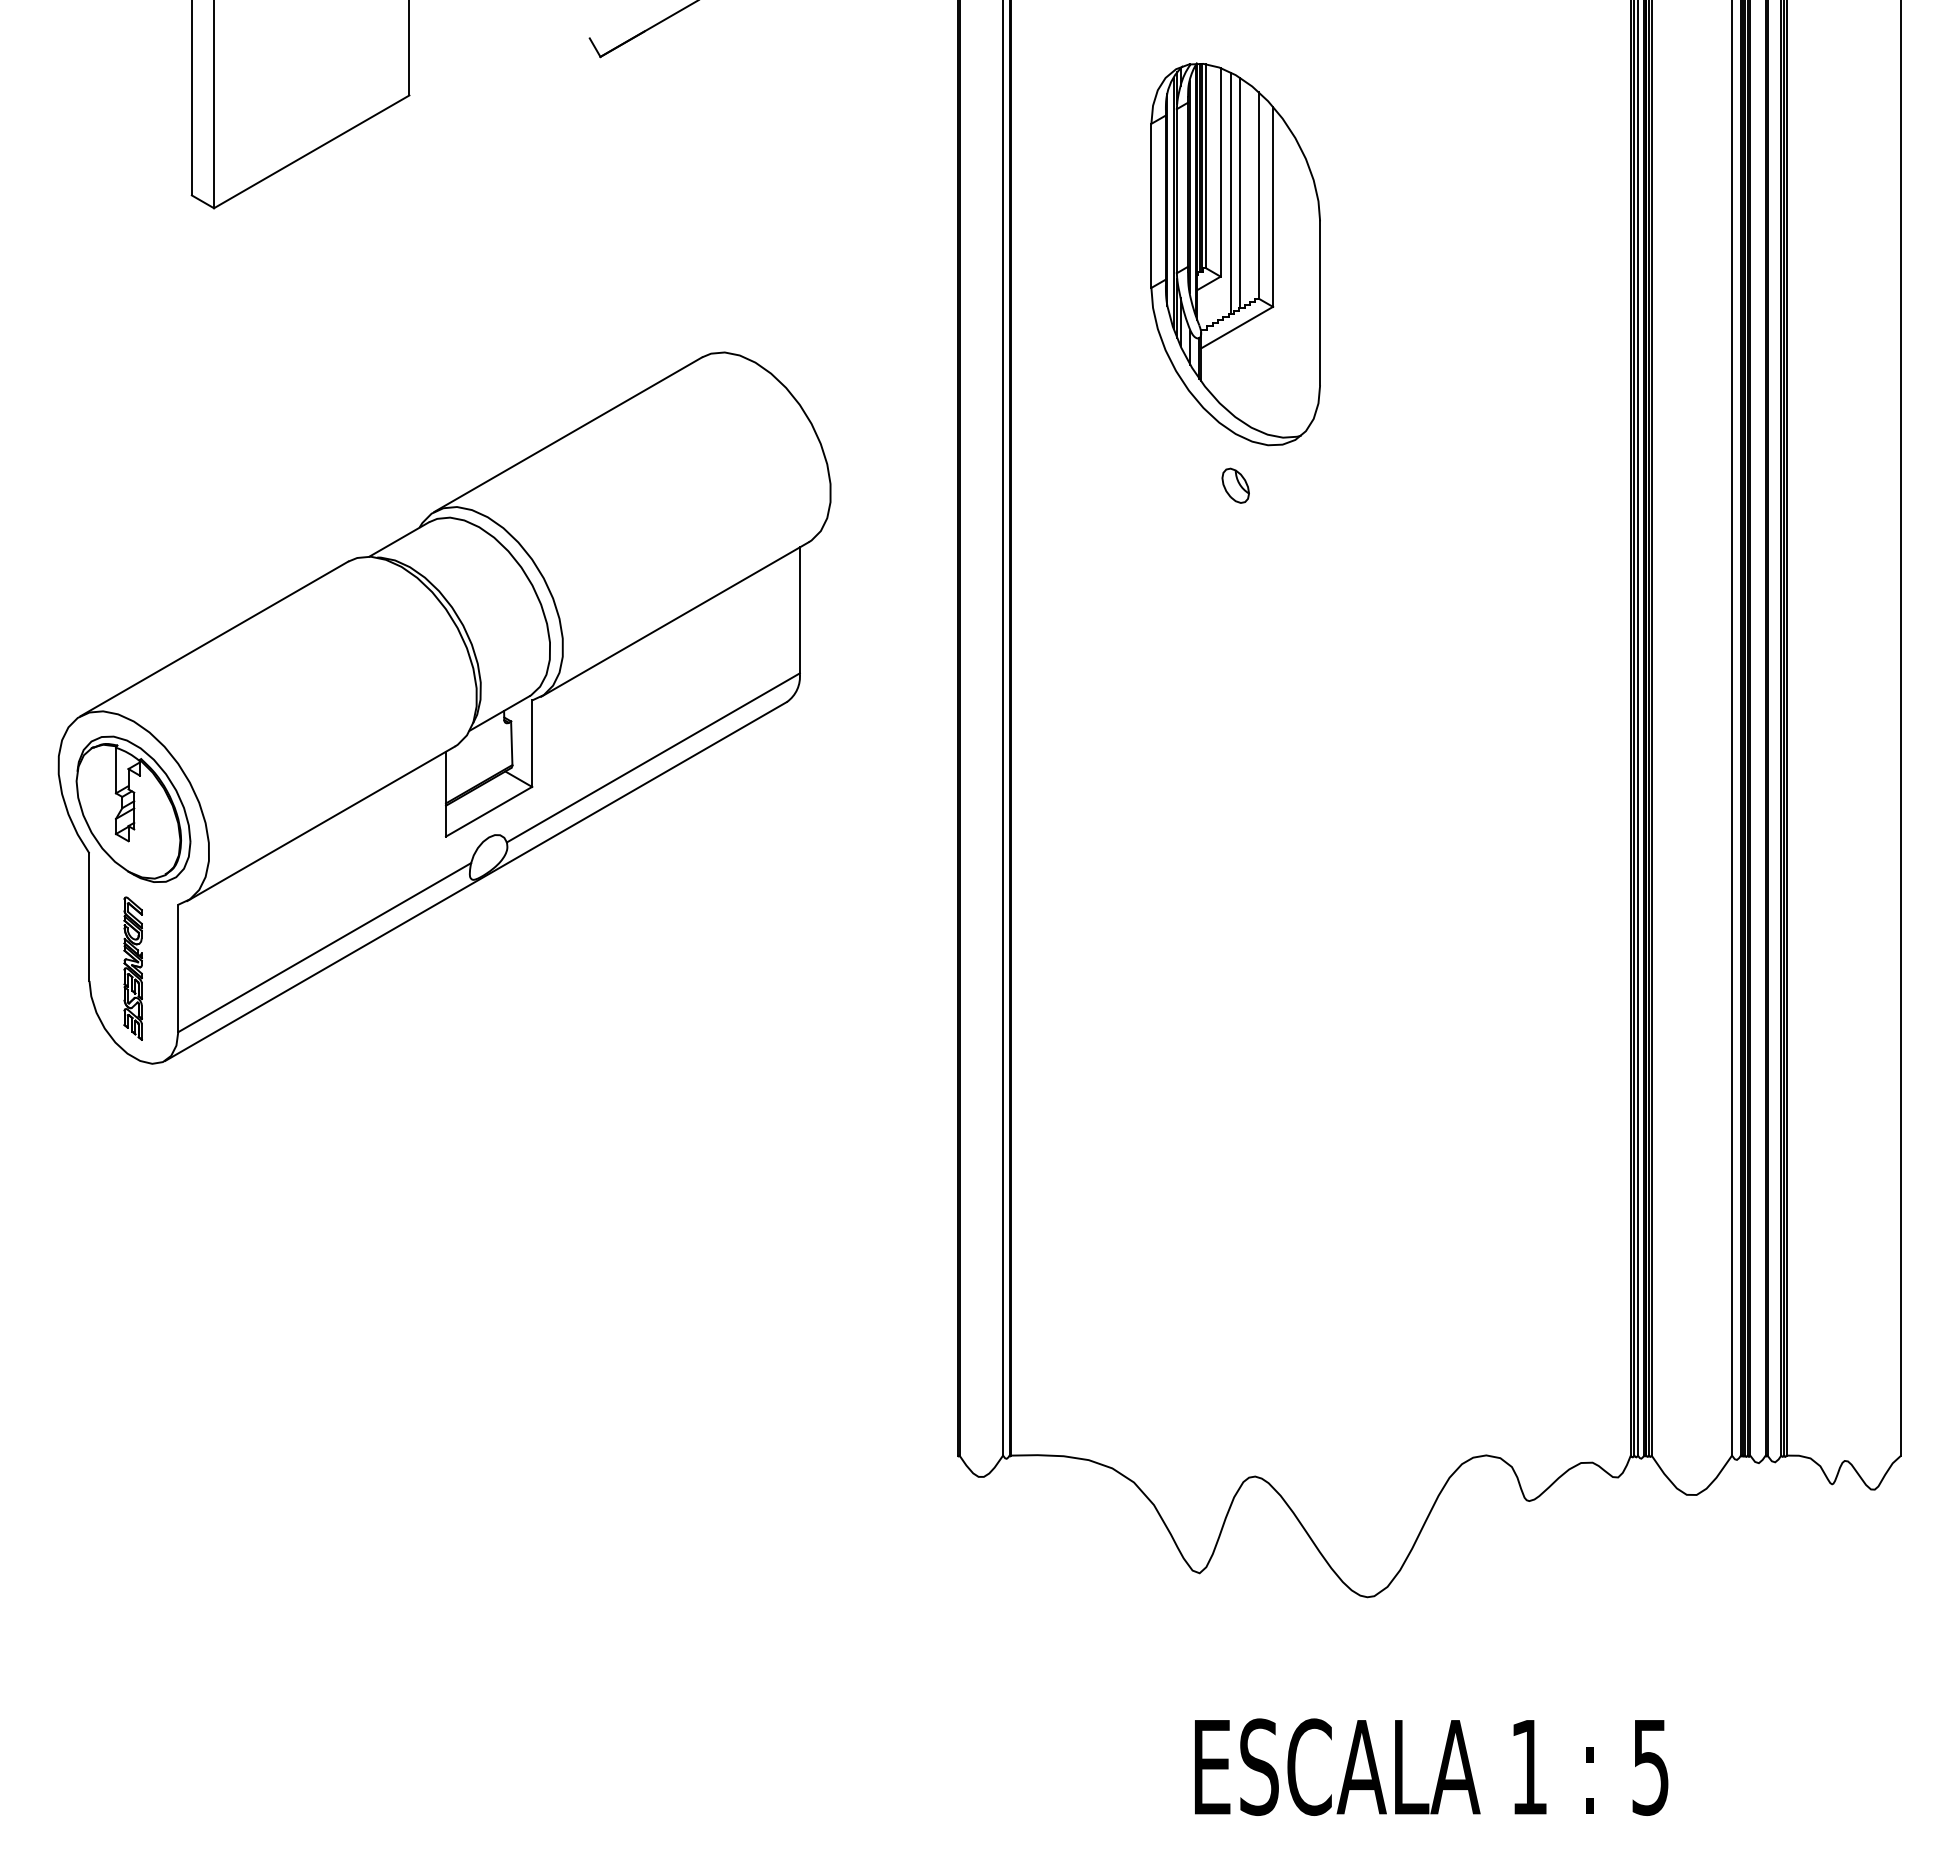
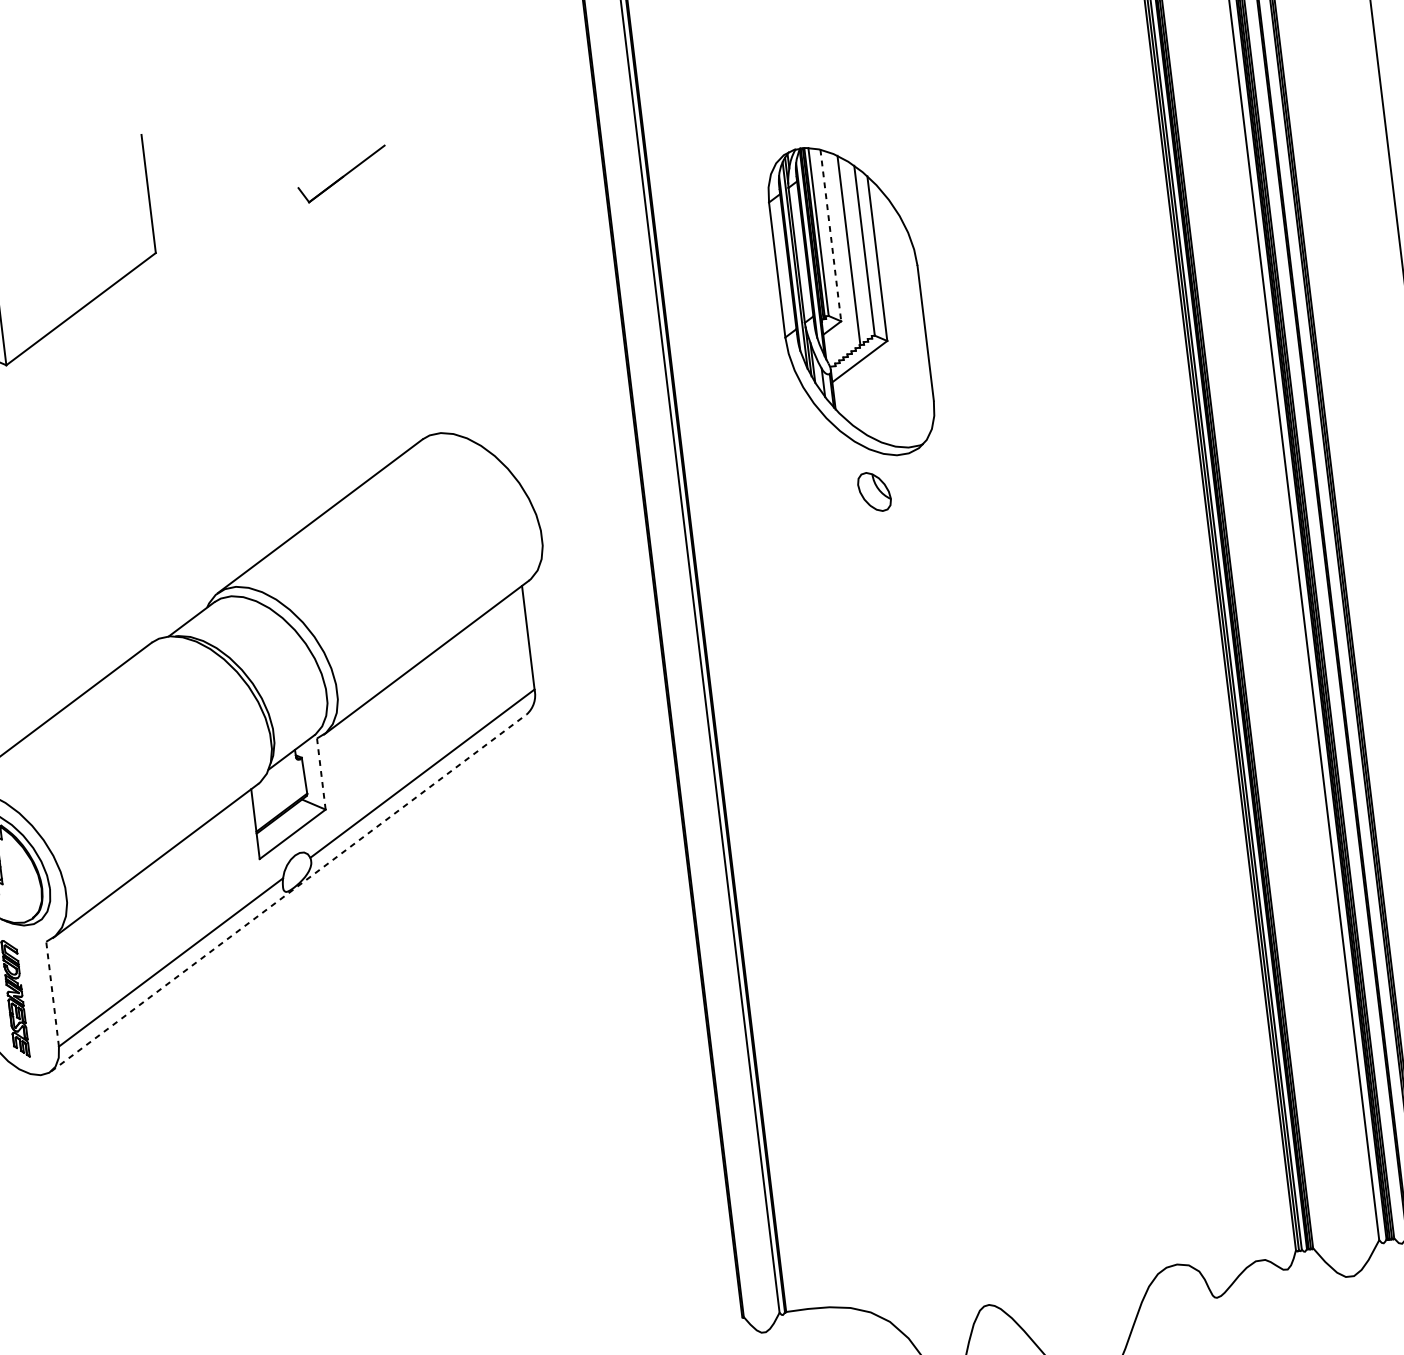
line: (1220, 172) -> (830, 235), solid -> dashed
line: (1231, 193) -> (841, 251), removed
part: (1235, 485) -> (874, 491), size x1.4
line: (532, 743) -> (321, 773), solid -> dashed
line: (476, 881) -> (289, 892), solid -> dashed
line: (178, 968) -> (52, 994), solid -> dashed

